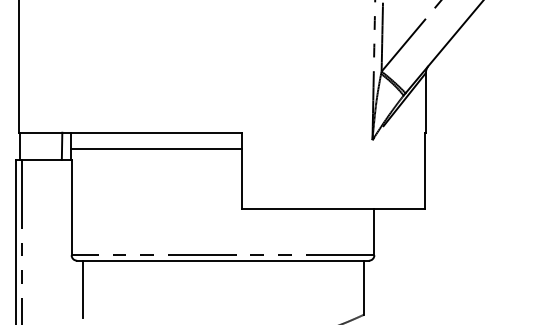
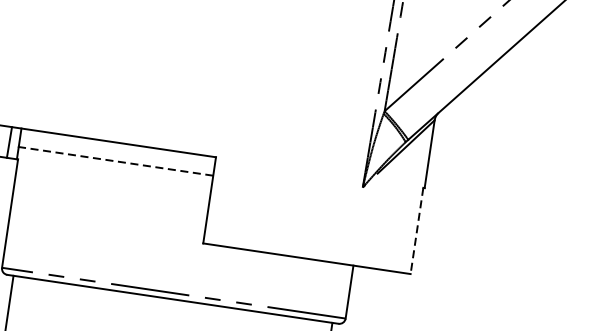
line: (156, 149) -> (116, 161), solid -> dashed
line: (424, 170) -> (416, 230), solid -> dashed

